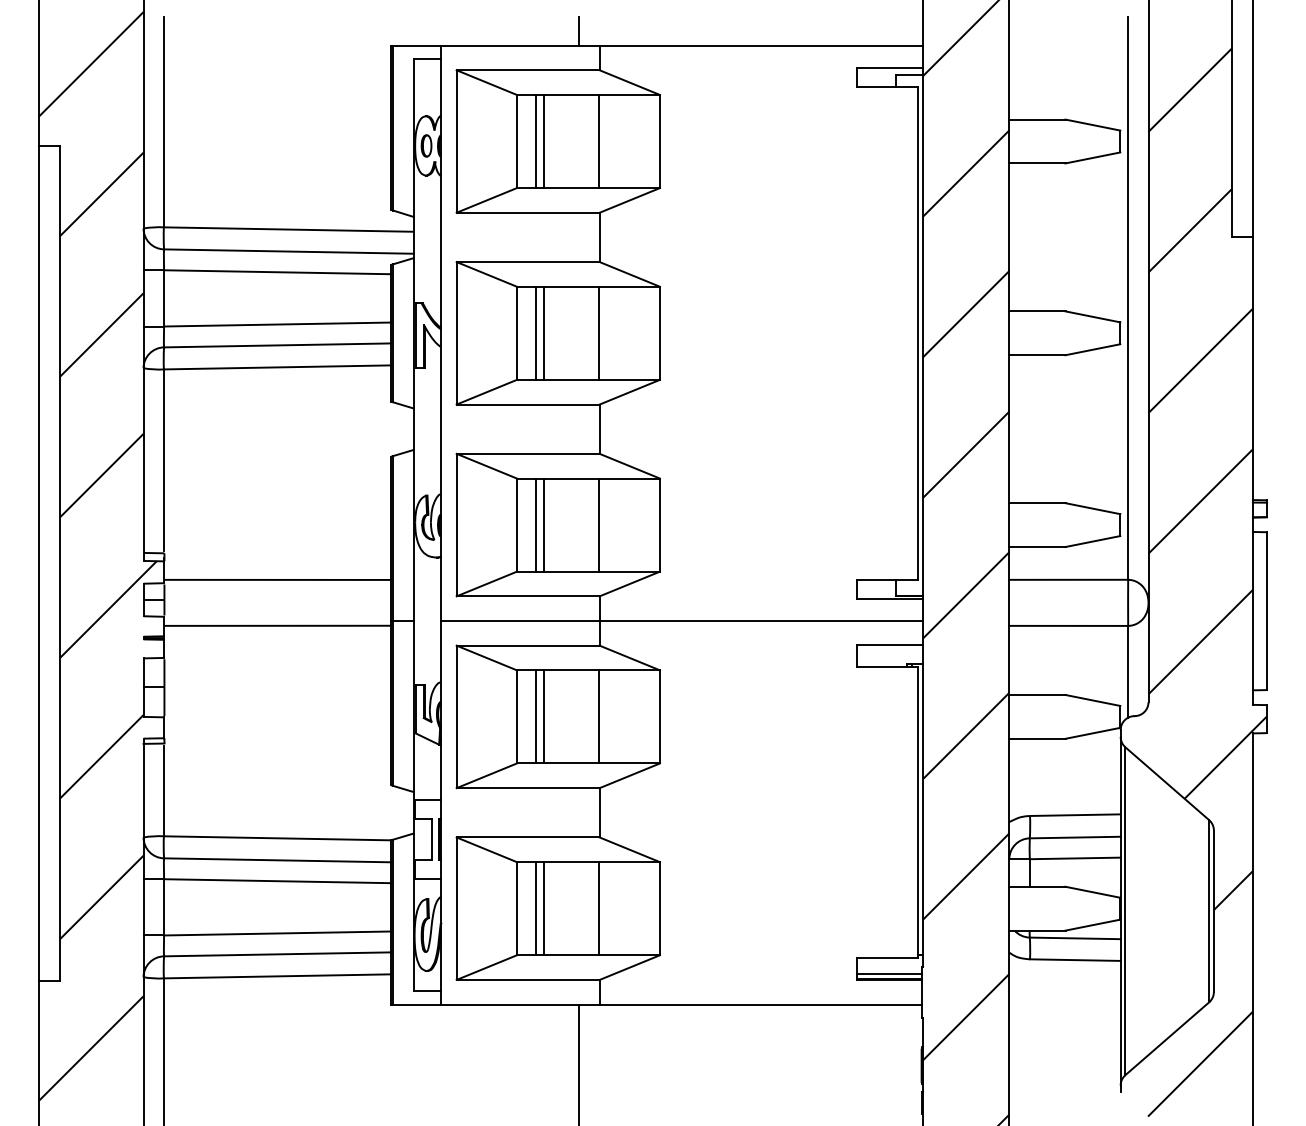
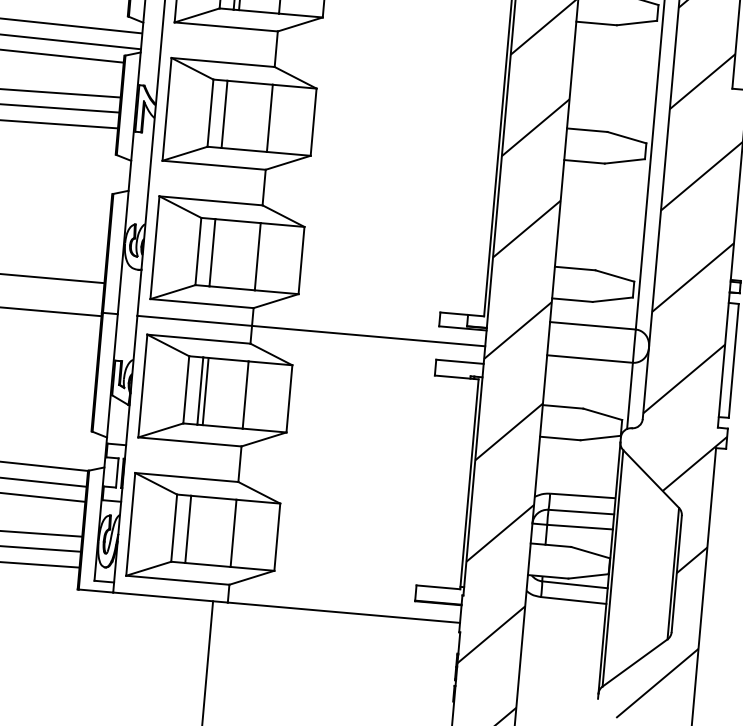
line: (543, 332) -> (229, 114), removed
line: (543, 524) -> (217, 252), removed
line: (543, 908) -> (193, 529), removed
line: (889, 973) -> (438, 598), removed

